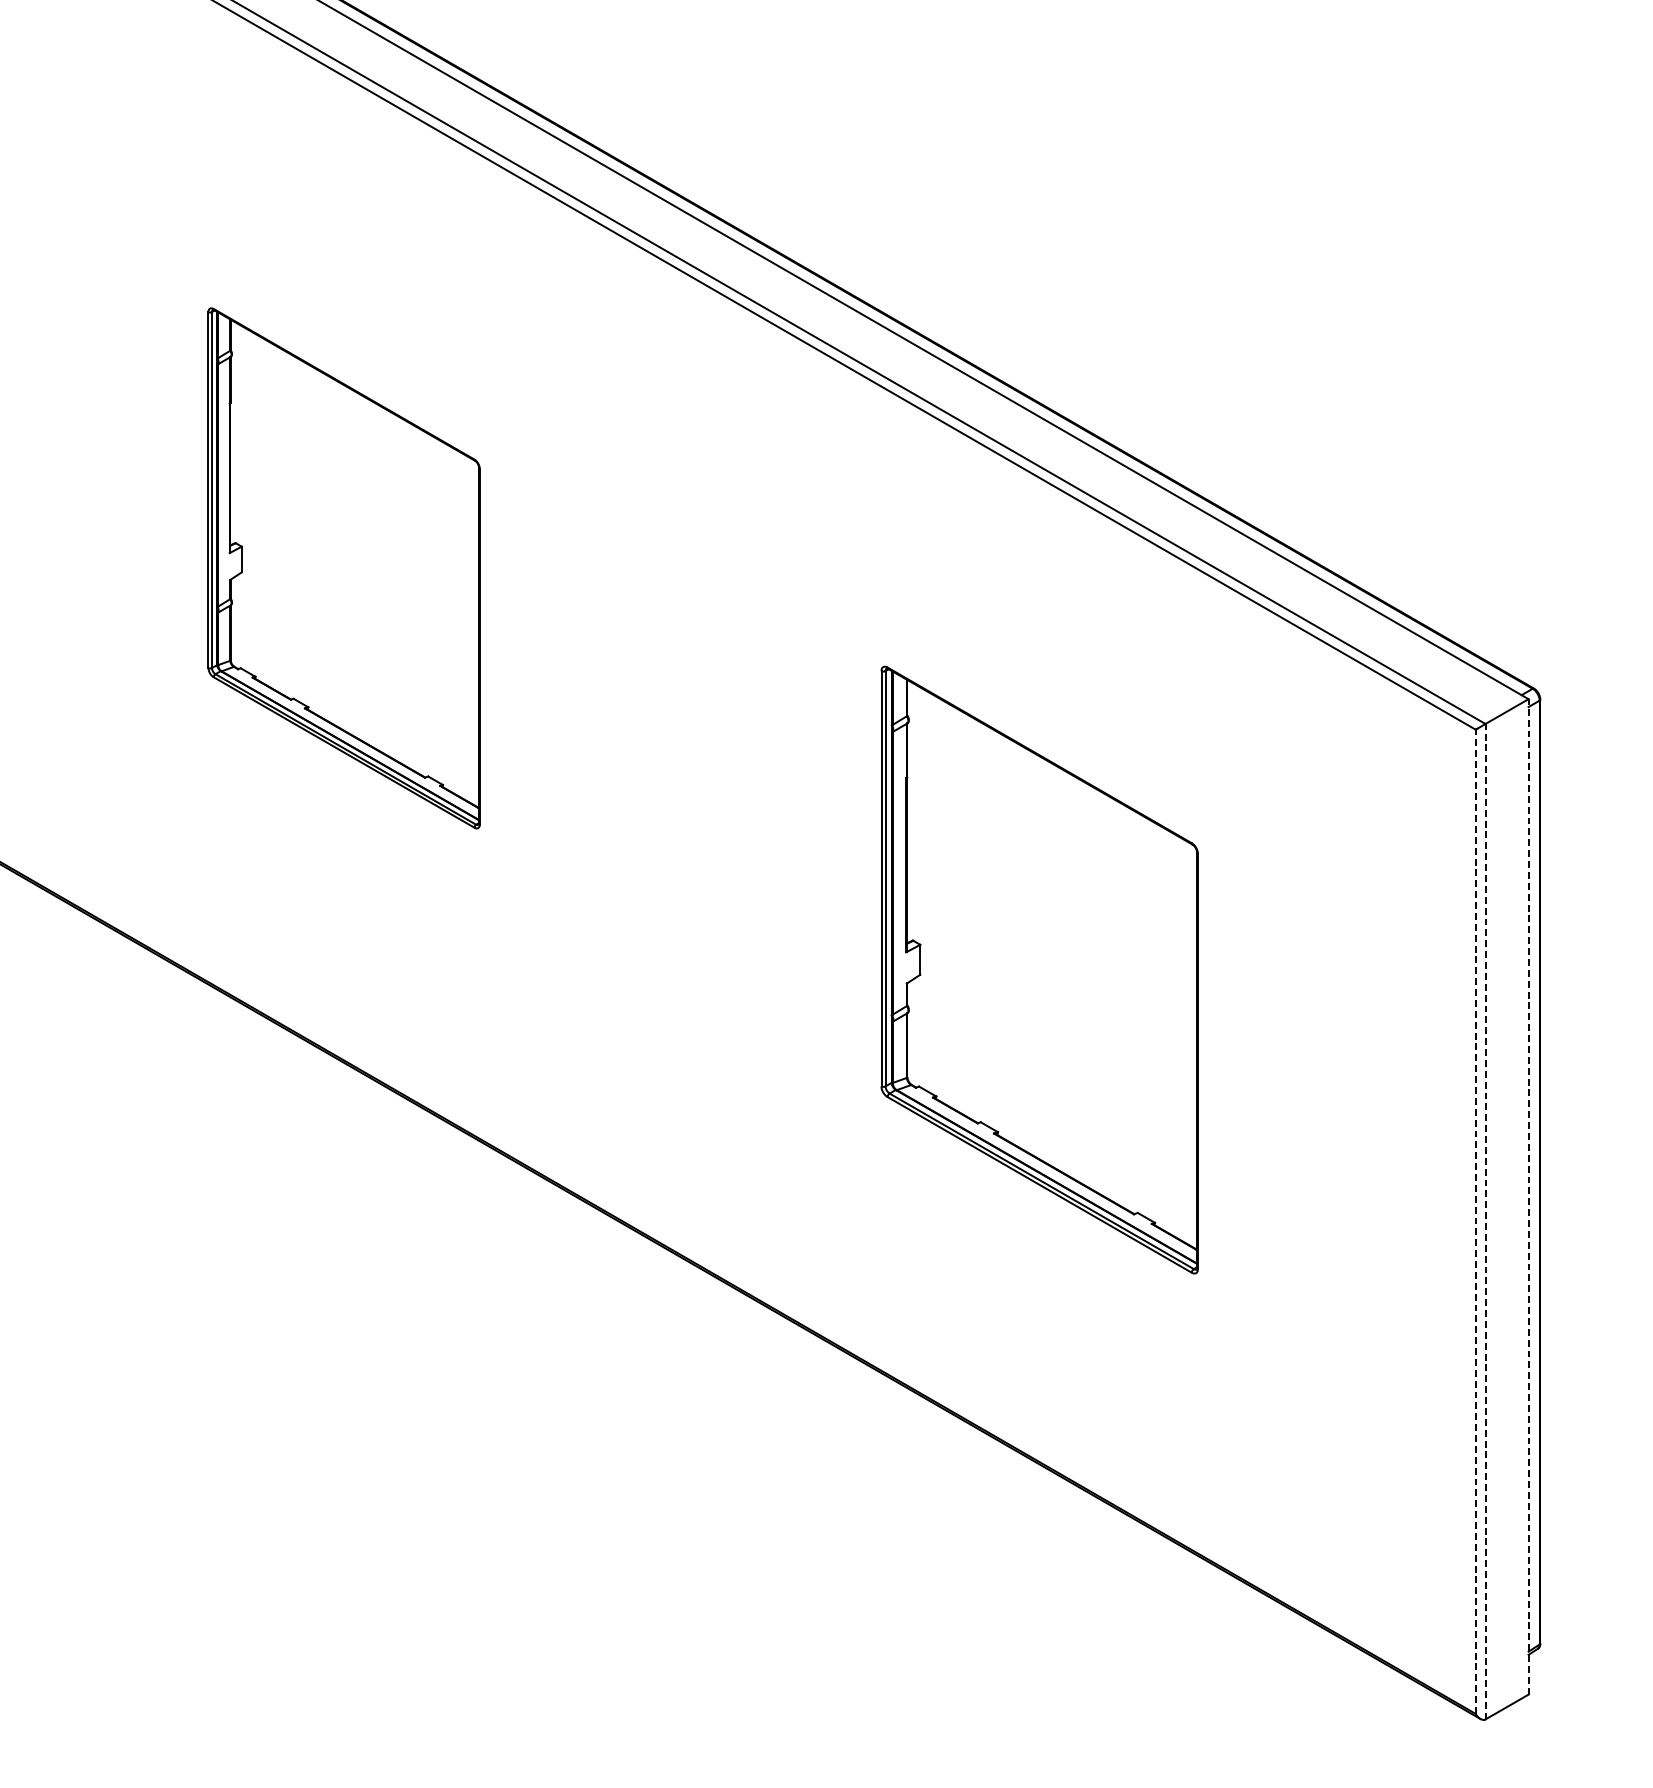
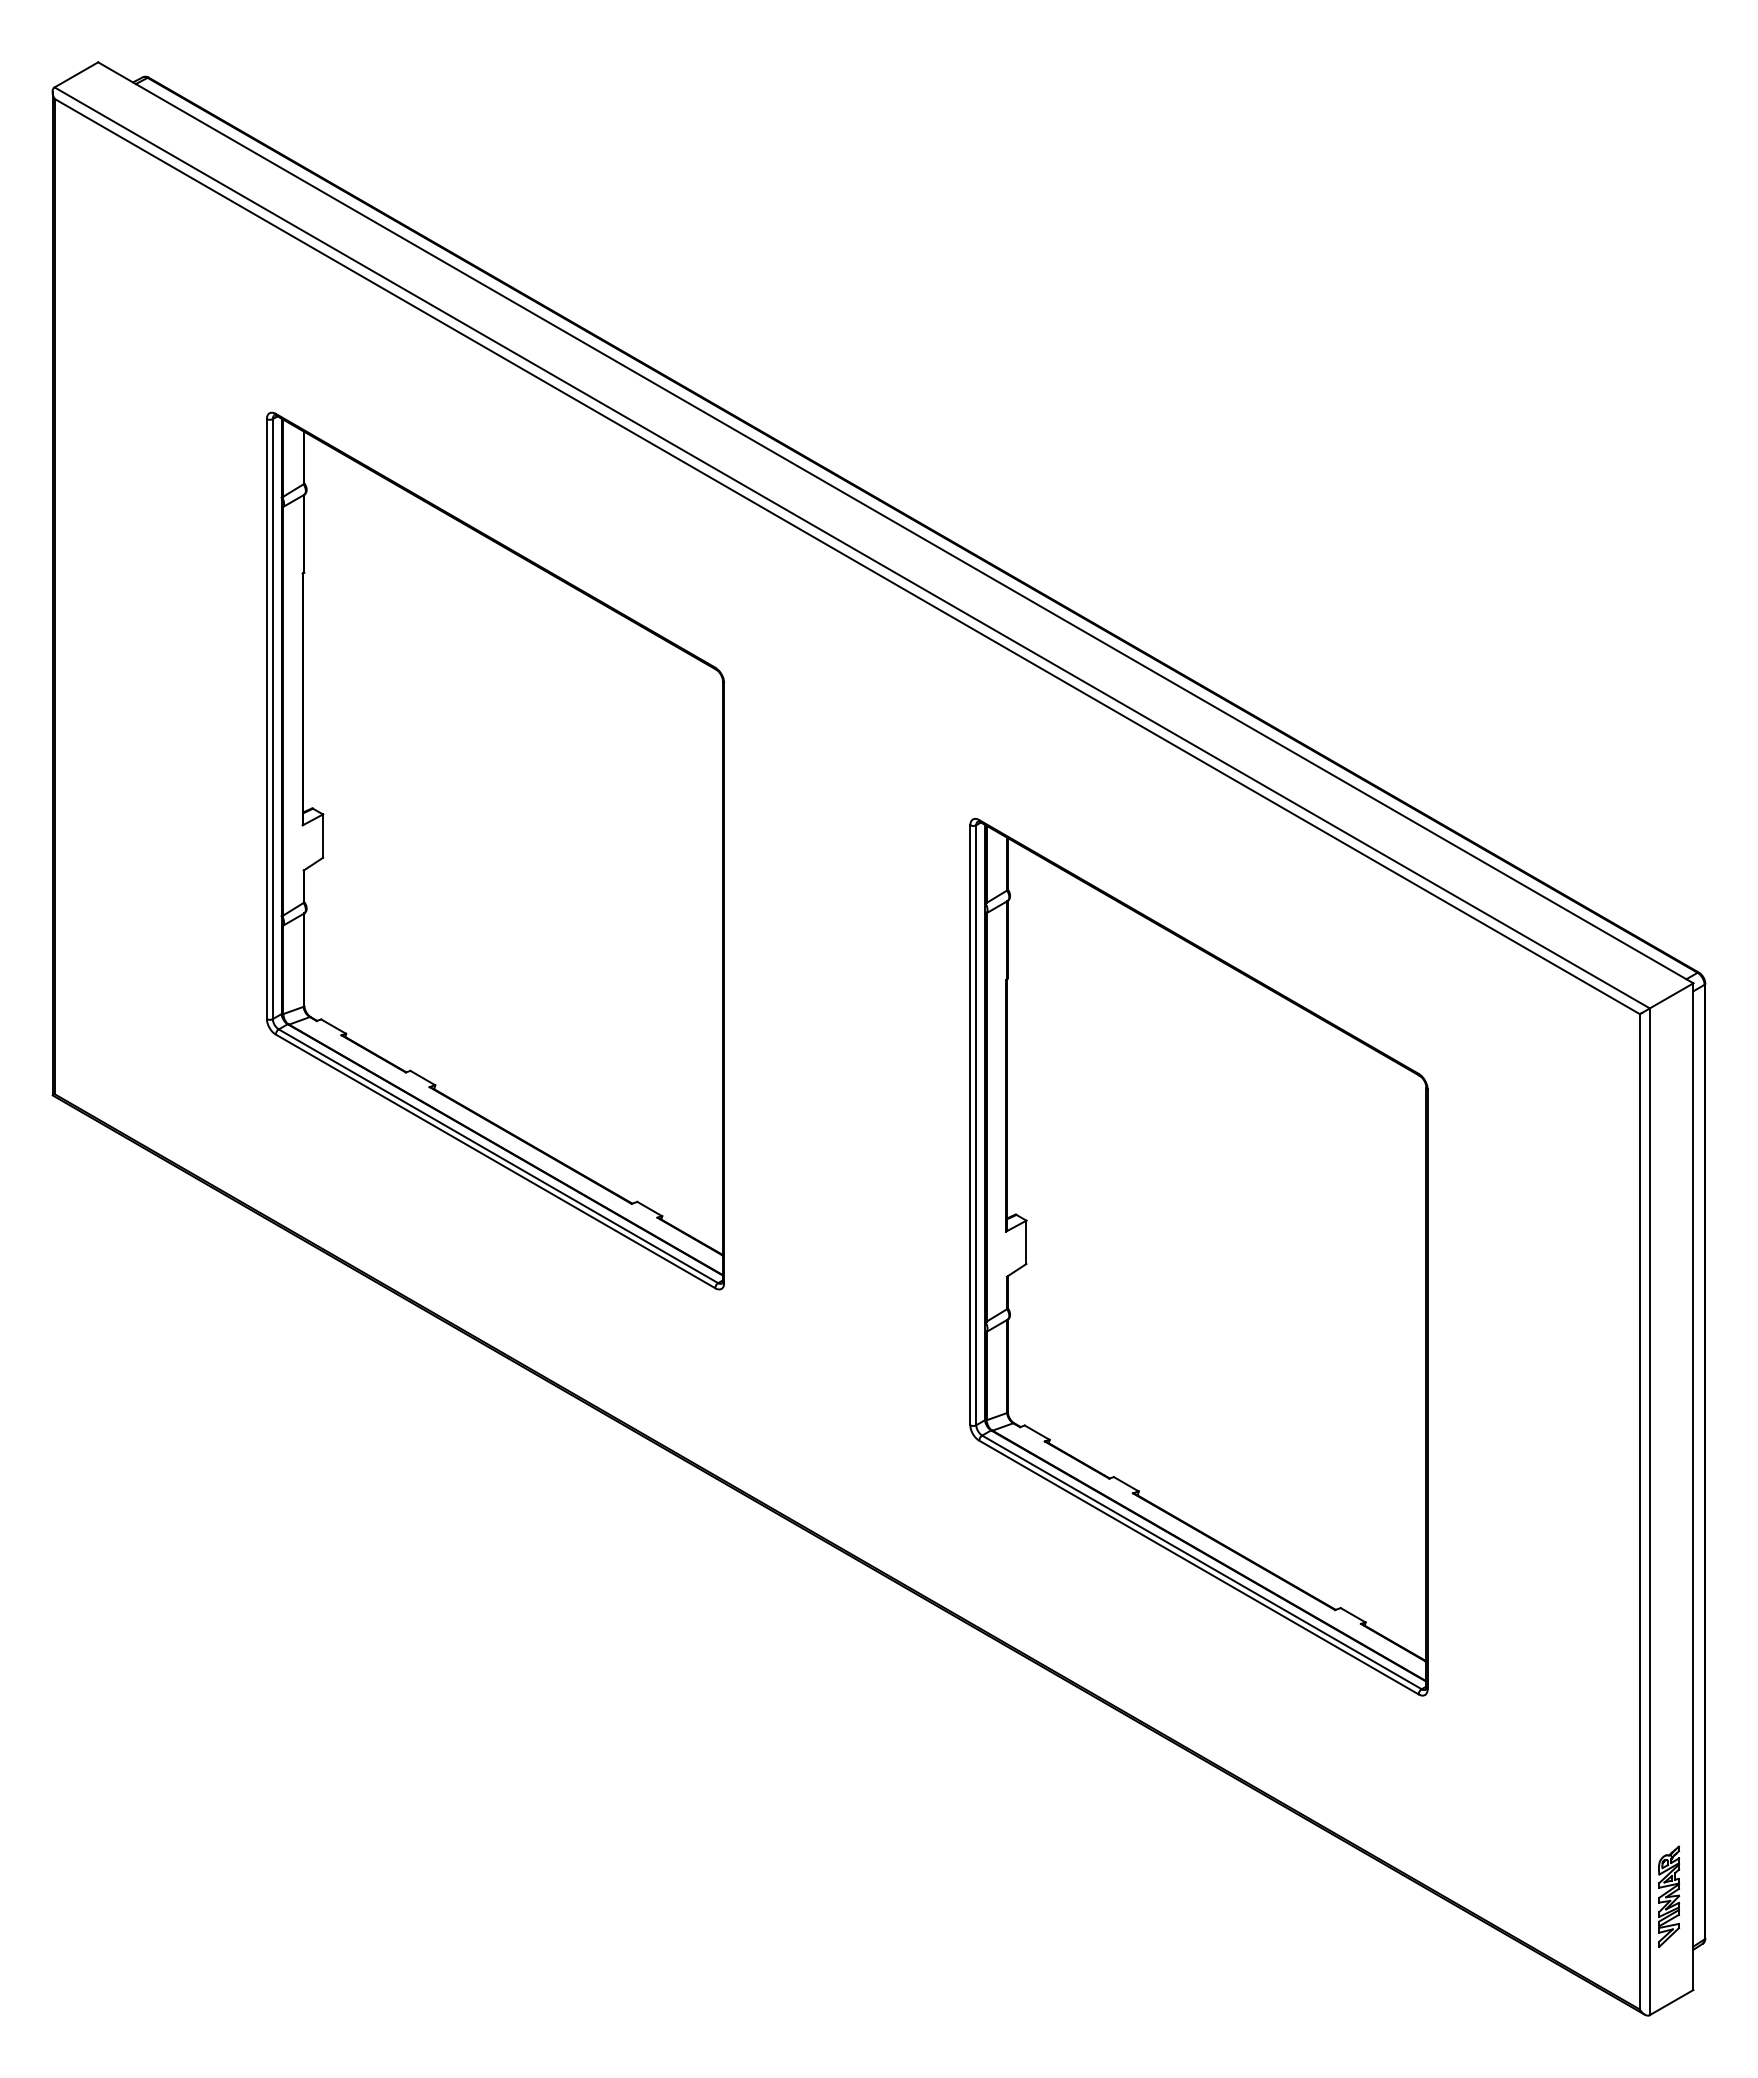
part: (344, 567) -> (495, 850), size x1.67
part: (1039, 970) -> (1198, 1257), size x1.43
line: (1528, 1196) -> (1693, 1486), dashed -> solid
line: (1475, 1221) -> (1639, 1511), dashed -> solid
line: (1485, 1221) -> (1649, 1511), dashed -> solid
part: (1504, 1602) -> (1669, 1896), added

